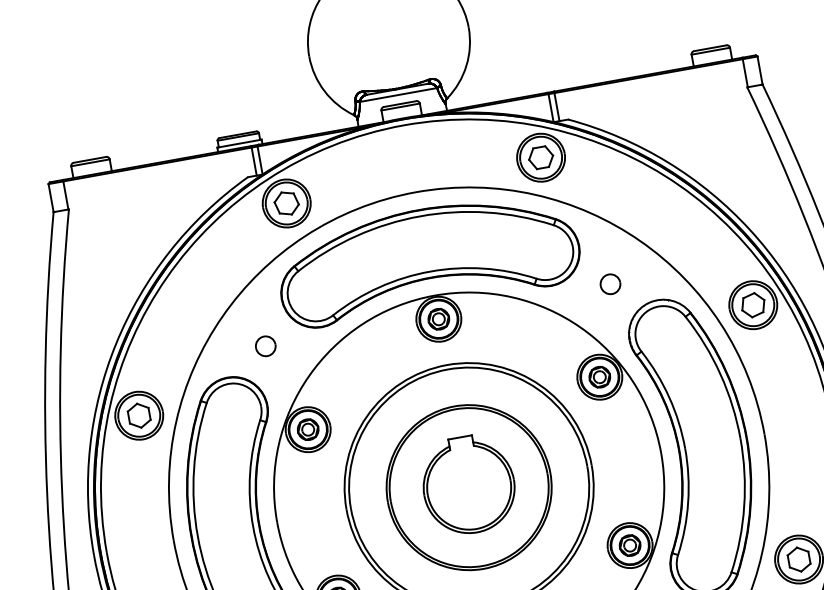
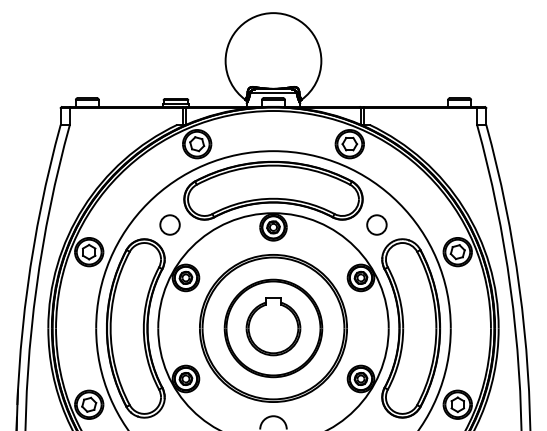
part: (609, 283) -> (376, 224), size x1.67
part: (264, 345) -> (169, 224), size x1.67

